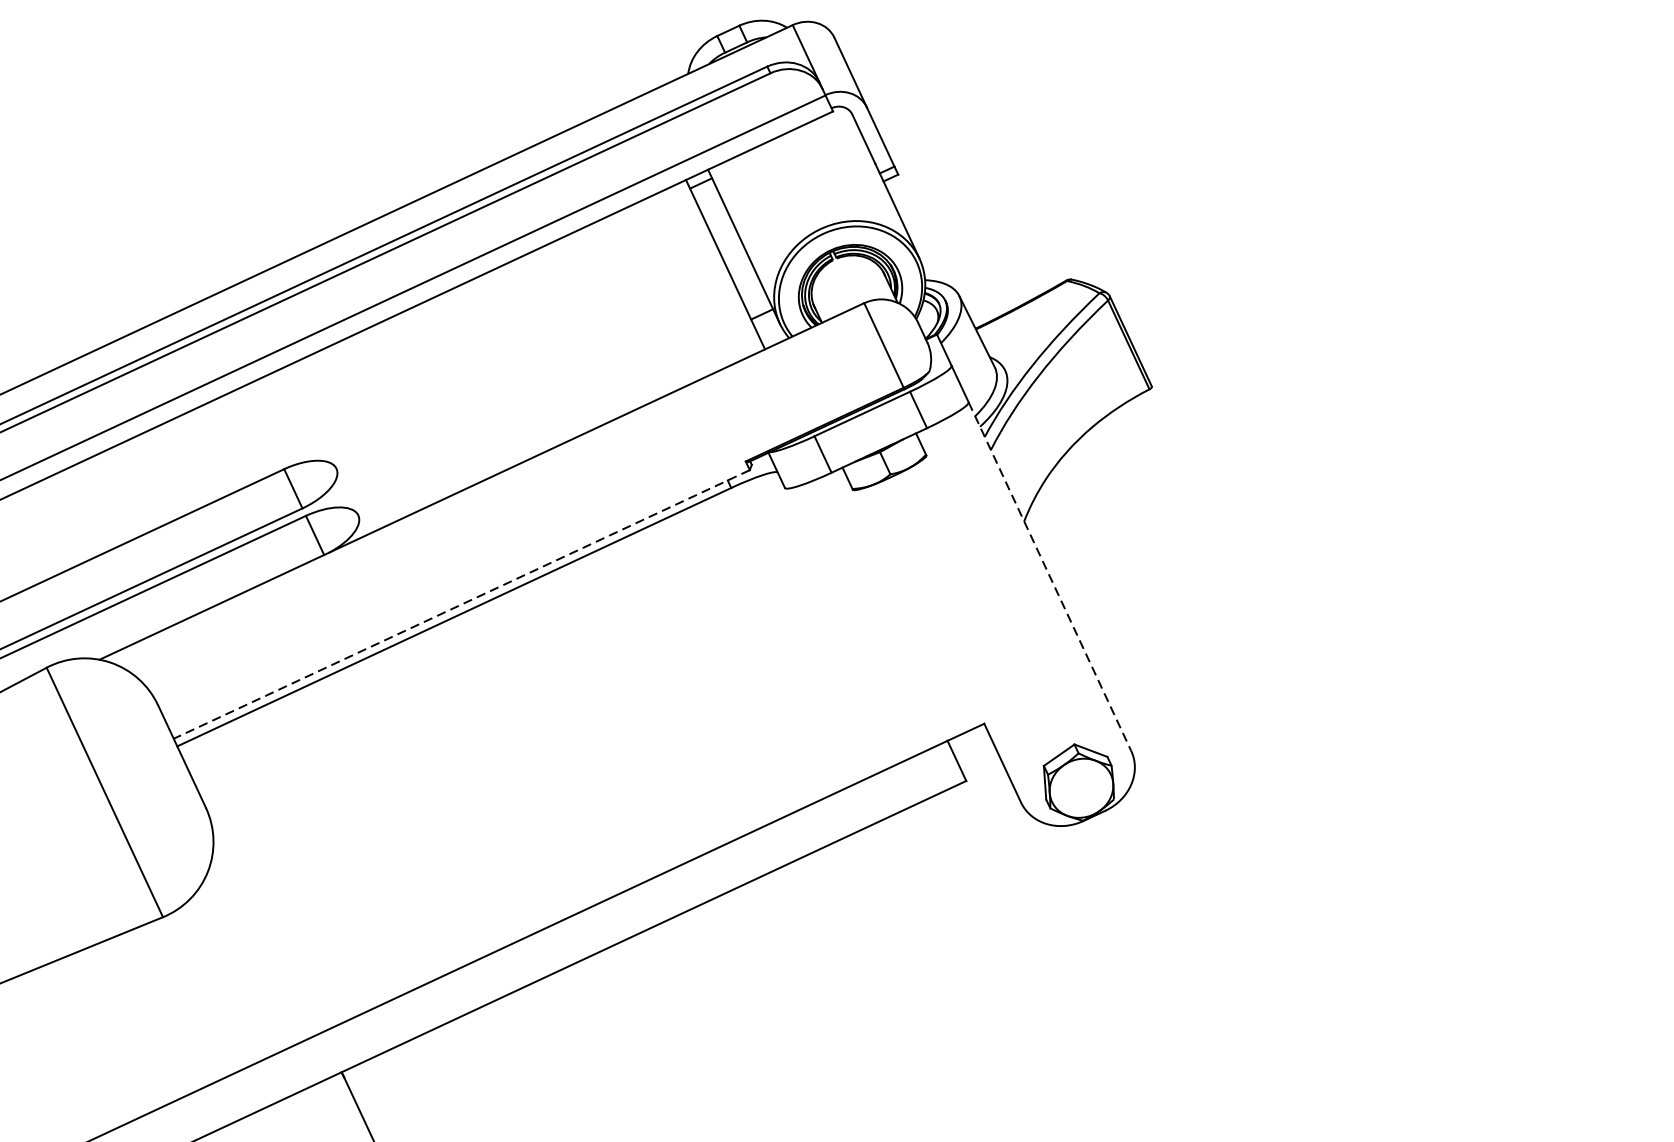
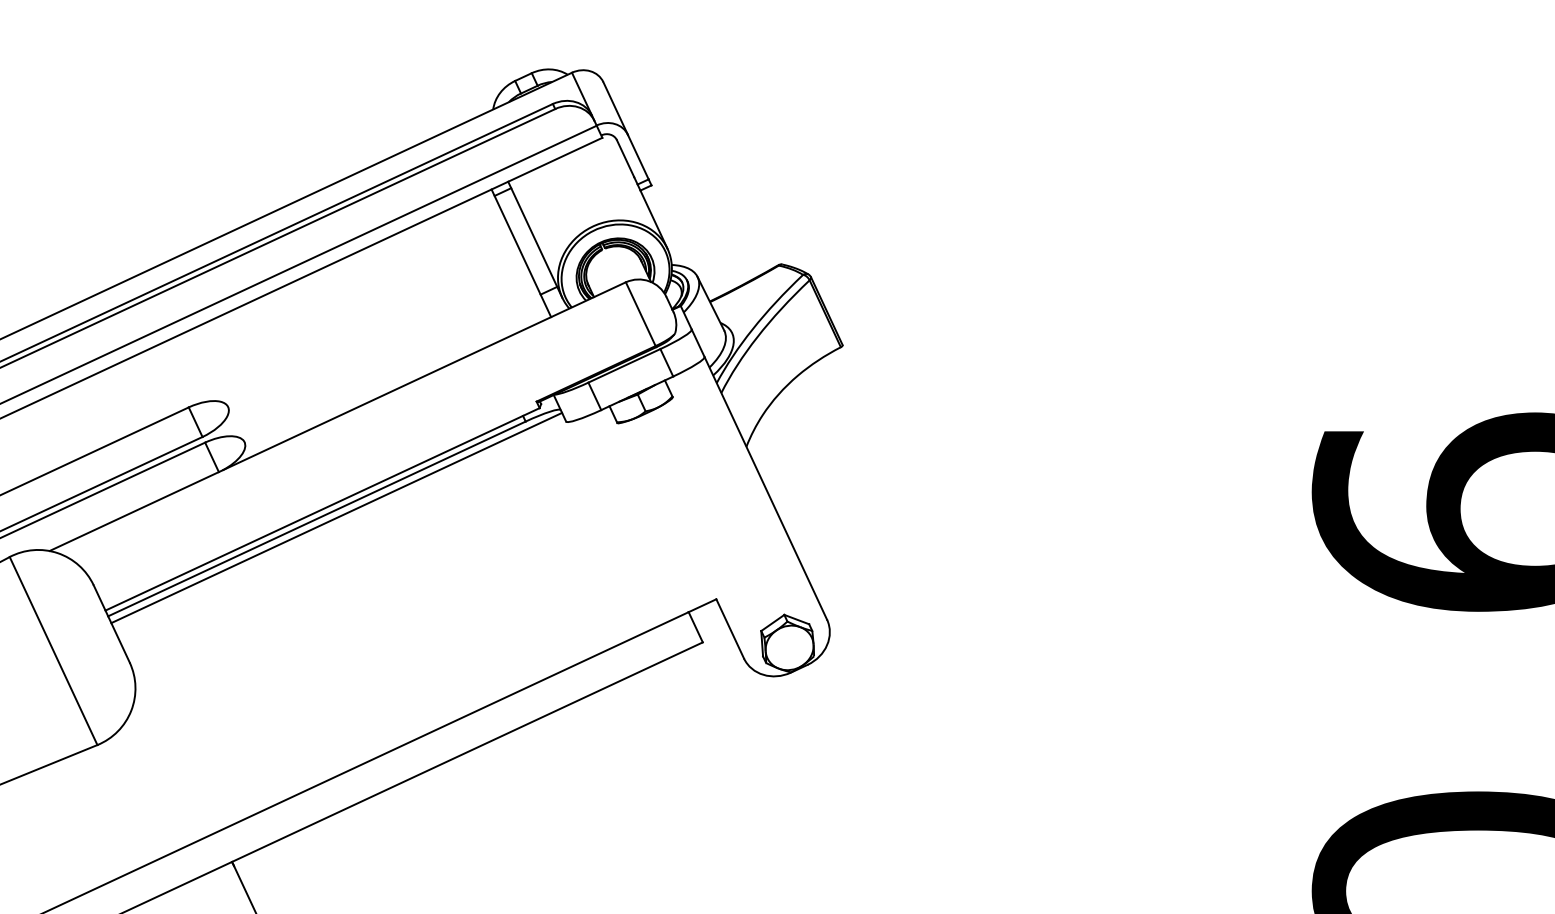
line: (1049, 576) -> (765, 488), dashed -> solid
line: (461, 604) -> (322, 509), dashed -> solid
line: (480, 615) -> (336, 517), added

